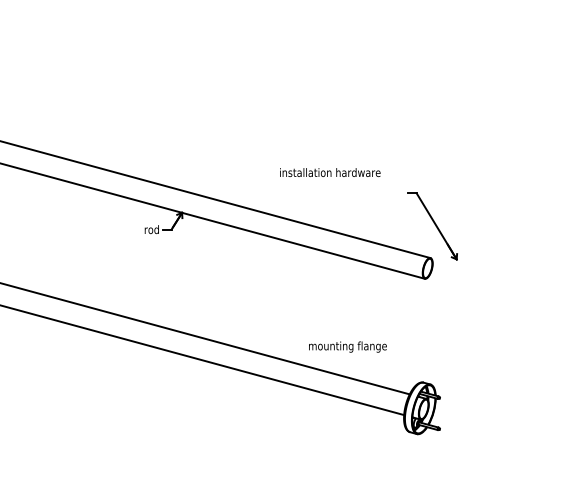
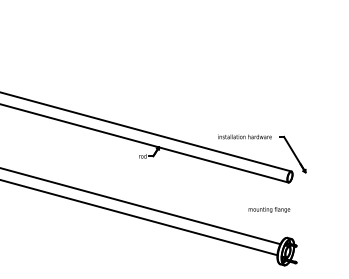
text: (329, 171) -> (244, 136), moved
text: (348, 346) -> (269, 209), moved

